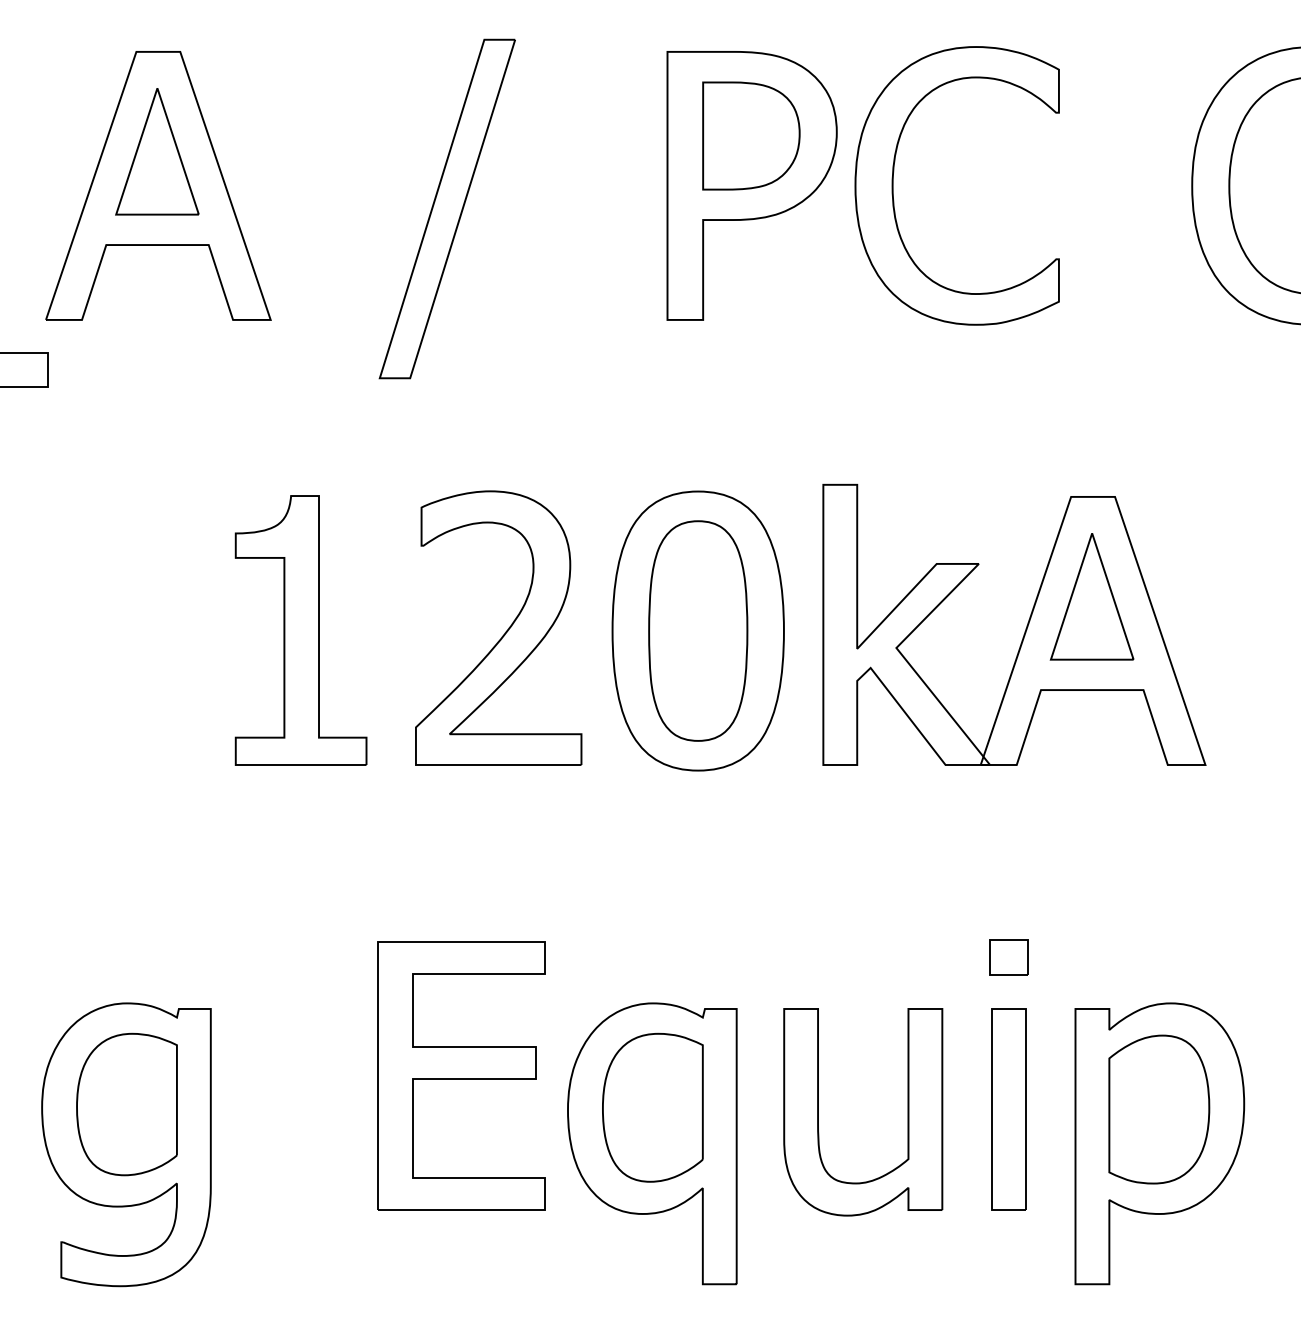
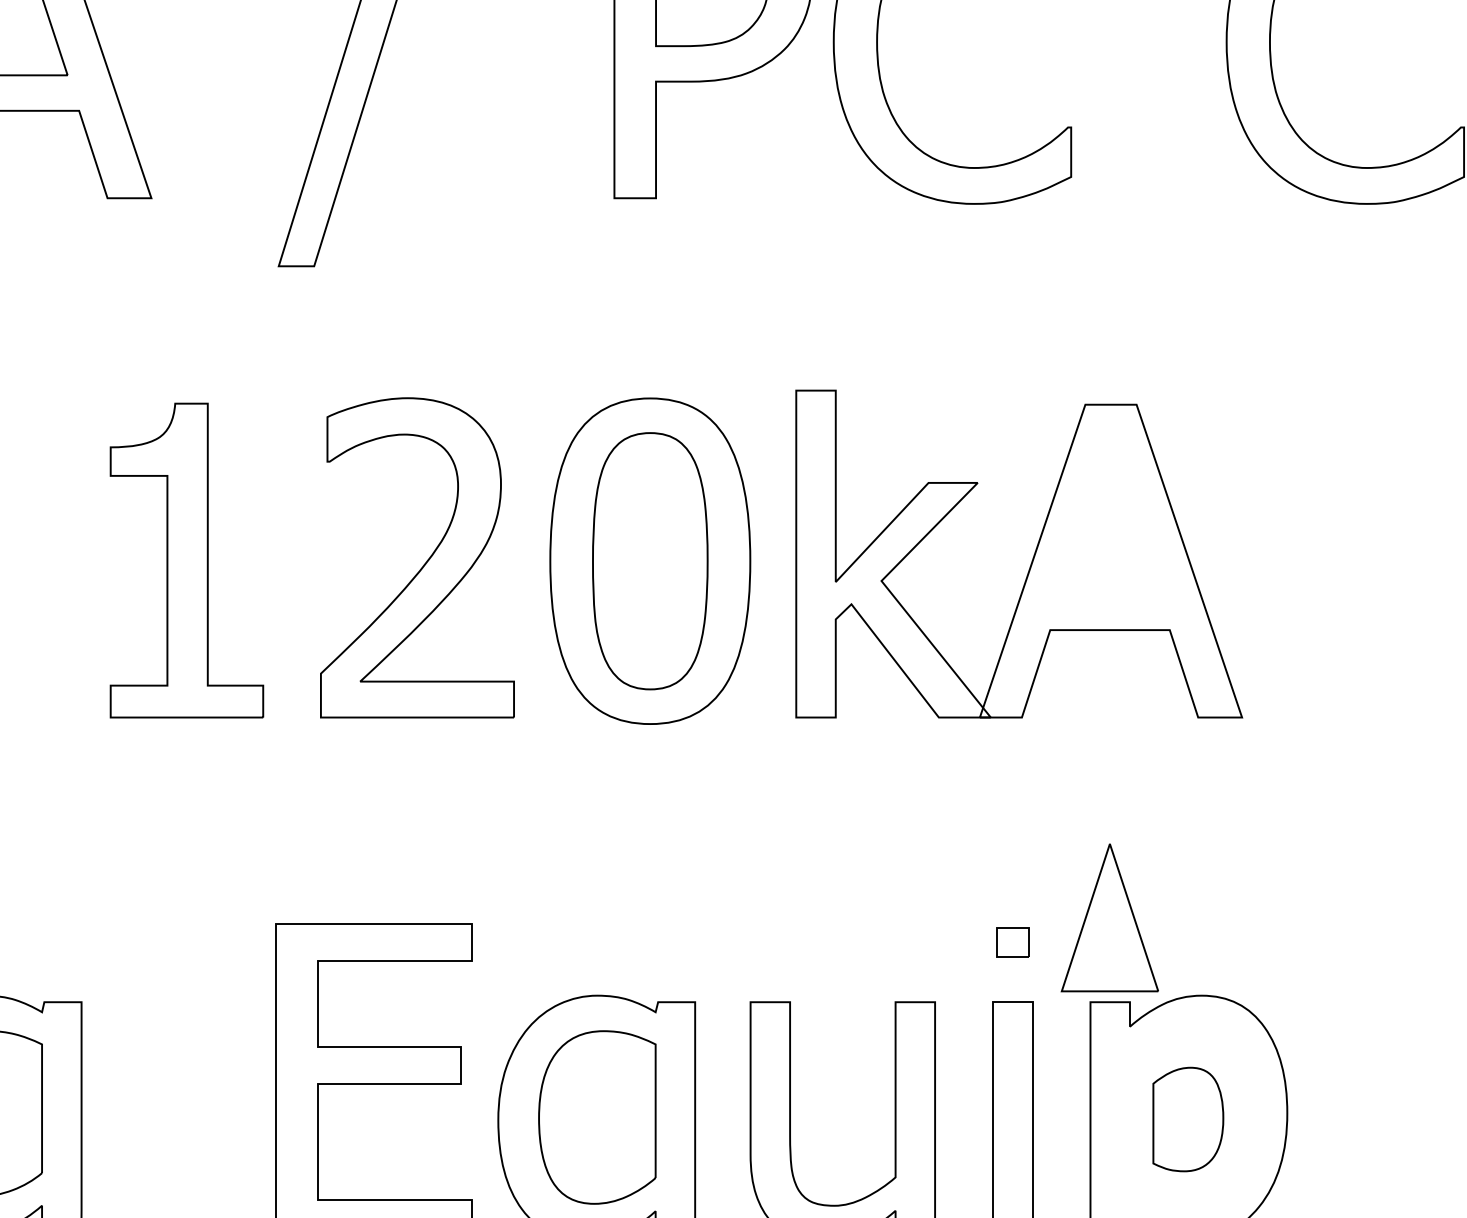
part: (1091, 596) -> (1109, 917), moved
part: (1008, 957) -> (1012, 942), size x0.7
part: (1159, 1109) -> (1188, 1119), size x0.6

